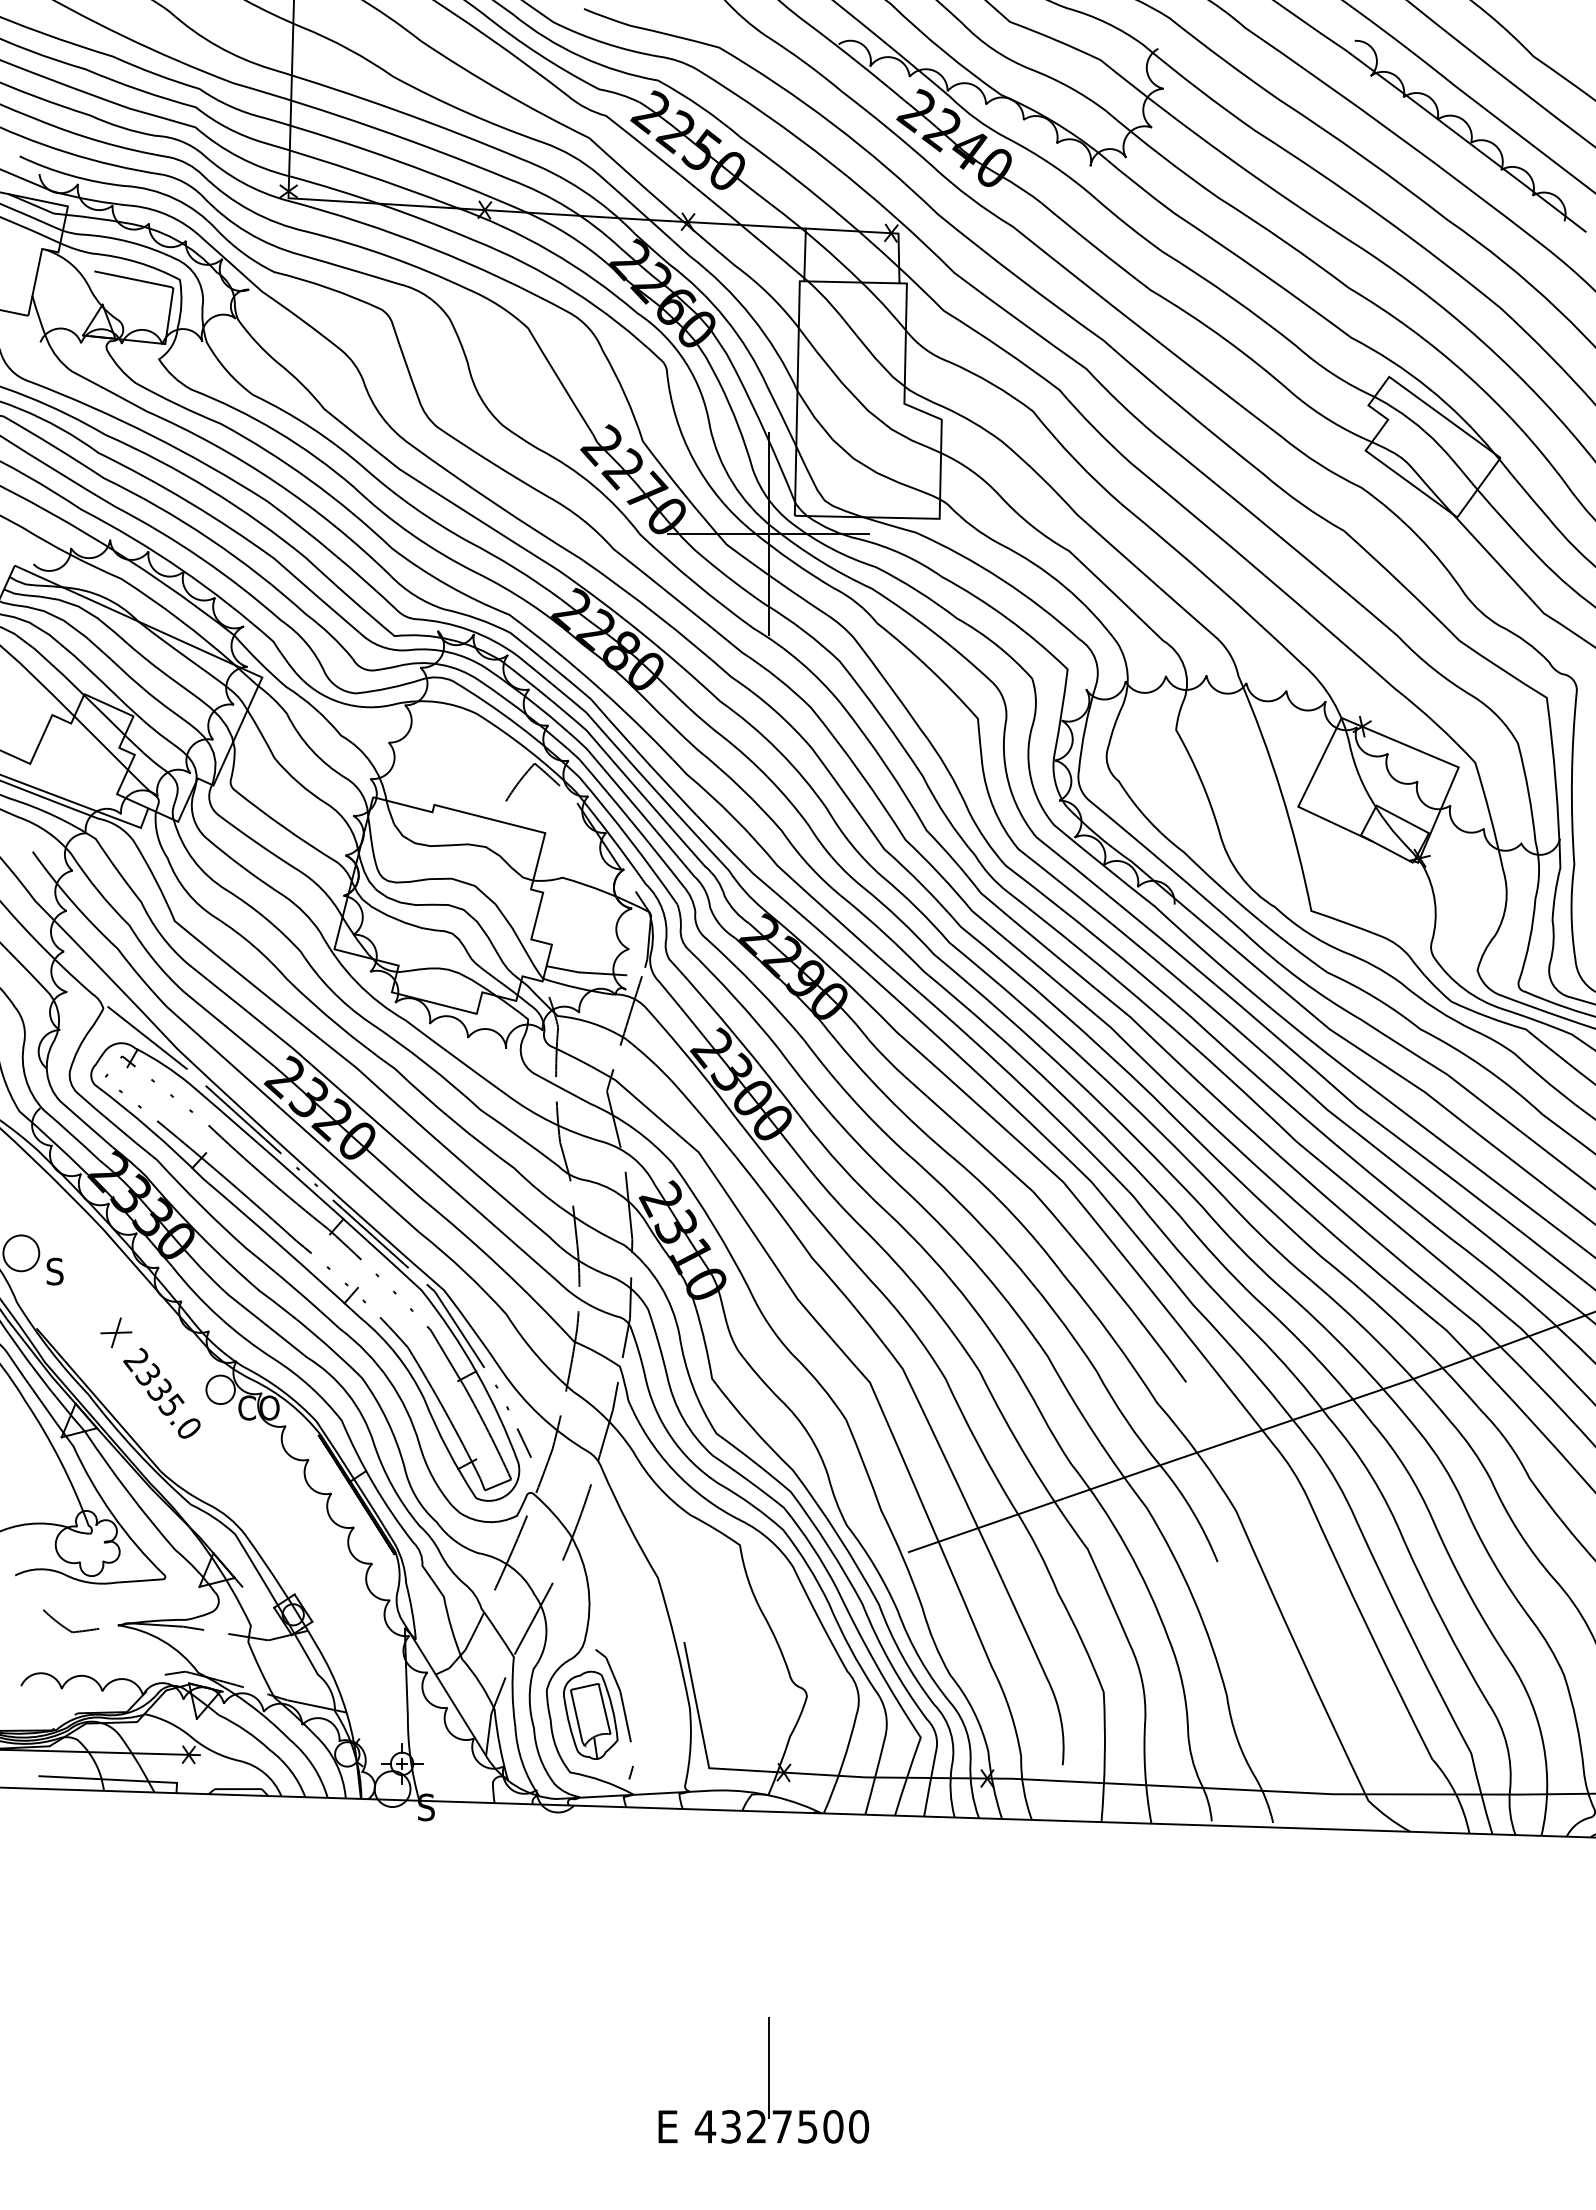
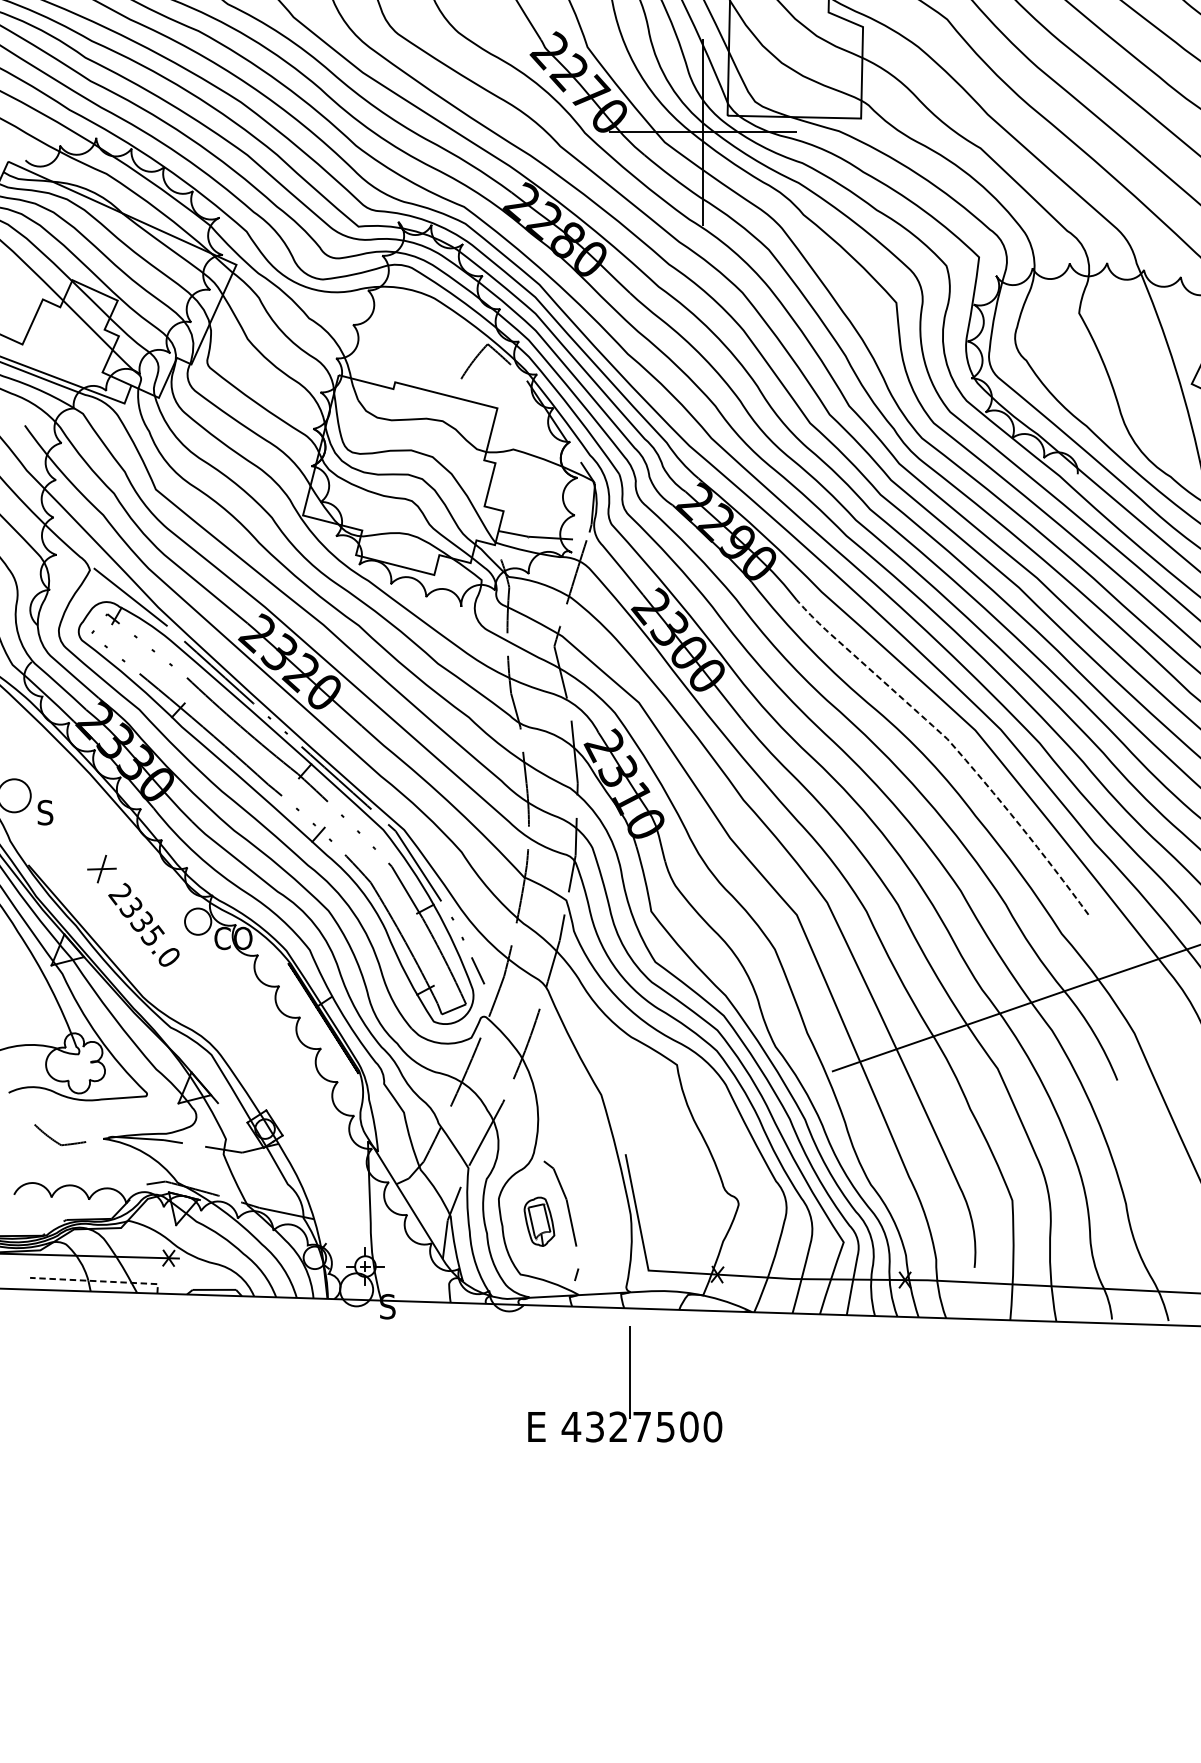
line: (1039, 1198) -> (953, 745), solid -> dashed
part: (590, 1714) -> (539, 1221), size x0.6
line: (113, 1779) -> (99, 1280), solid -> dashed
part: (763, 2080) -> (624, 1384), moved

